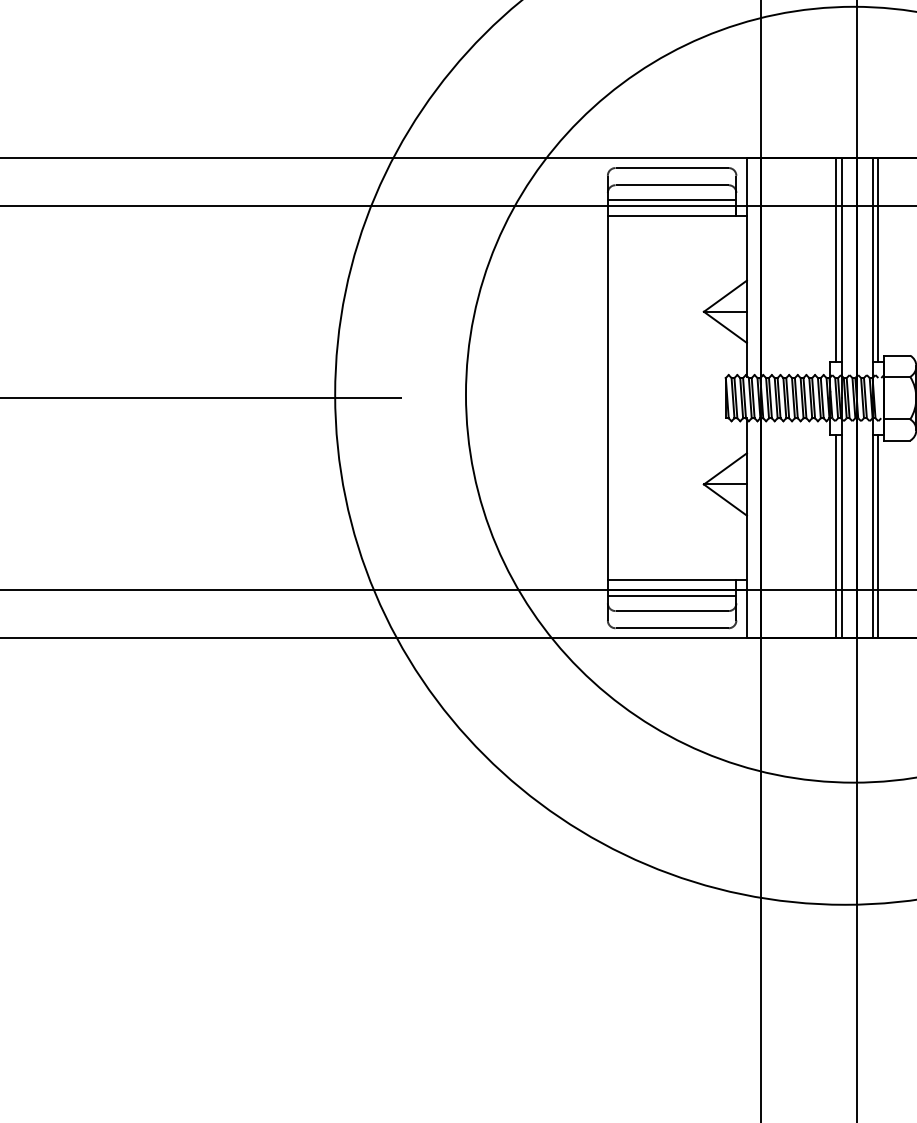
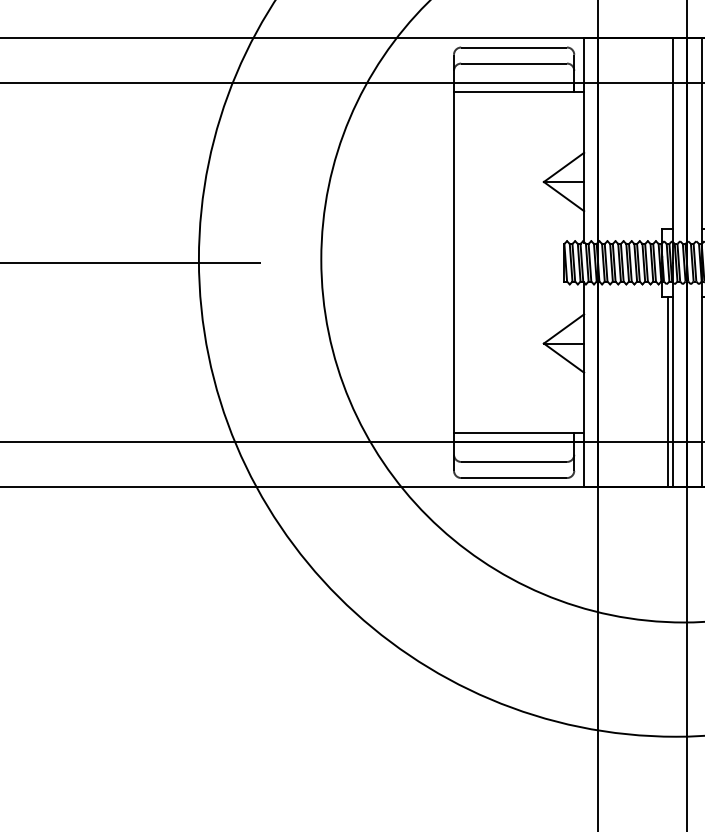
line: (671, 200) -> (513, 77), removed
line: (836, 259) -> (667, 133), removed
line: (671, 596) -> (513, 448), removed

